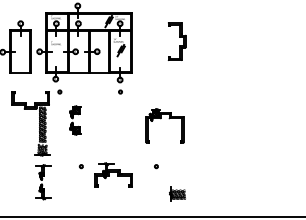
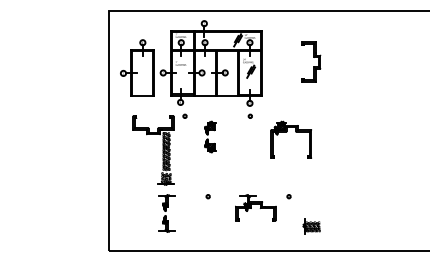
part: (161, 119) -> (287, 132), moved
part: (75, 120) -> (210, 136), moved
part: (113, 174) -> (255, 207), moved

